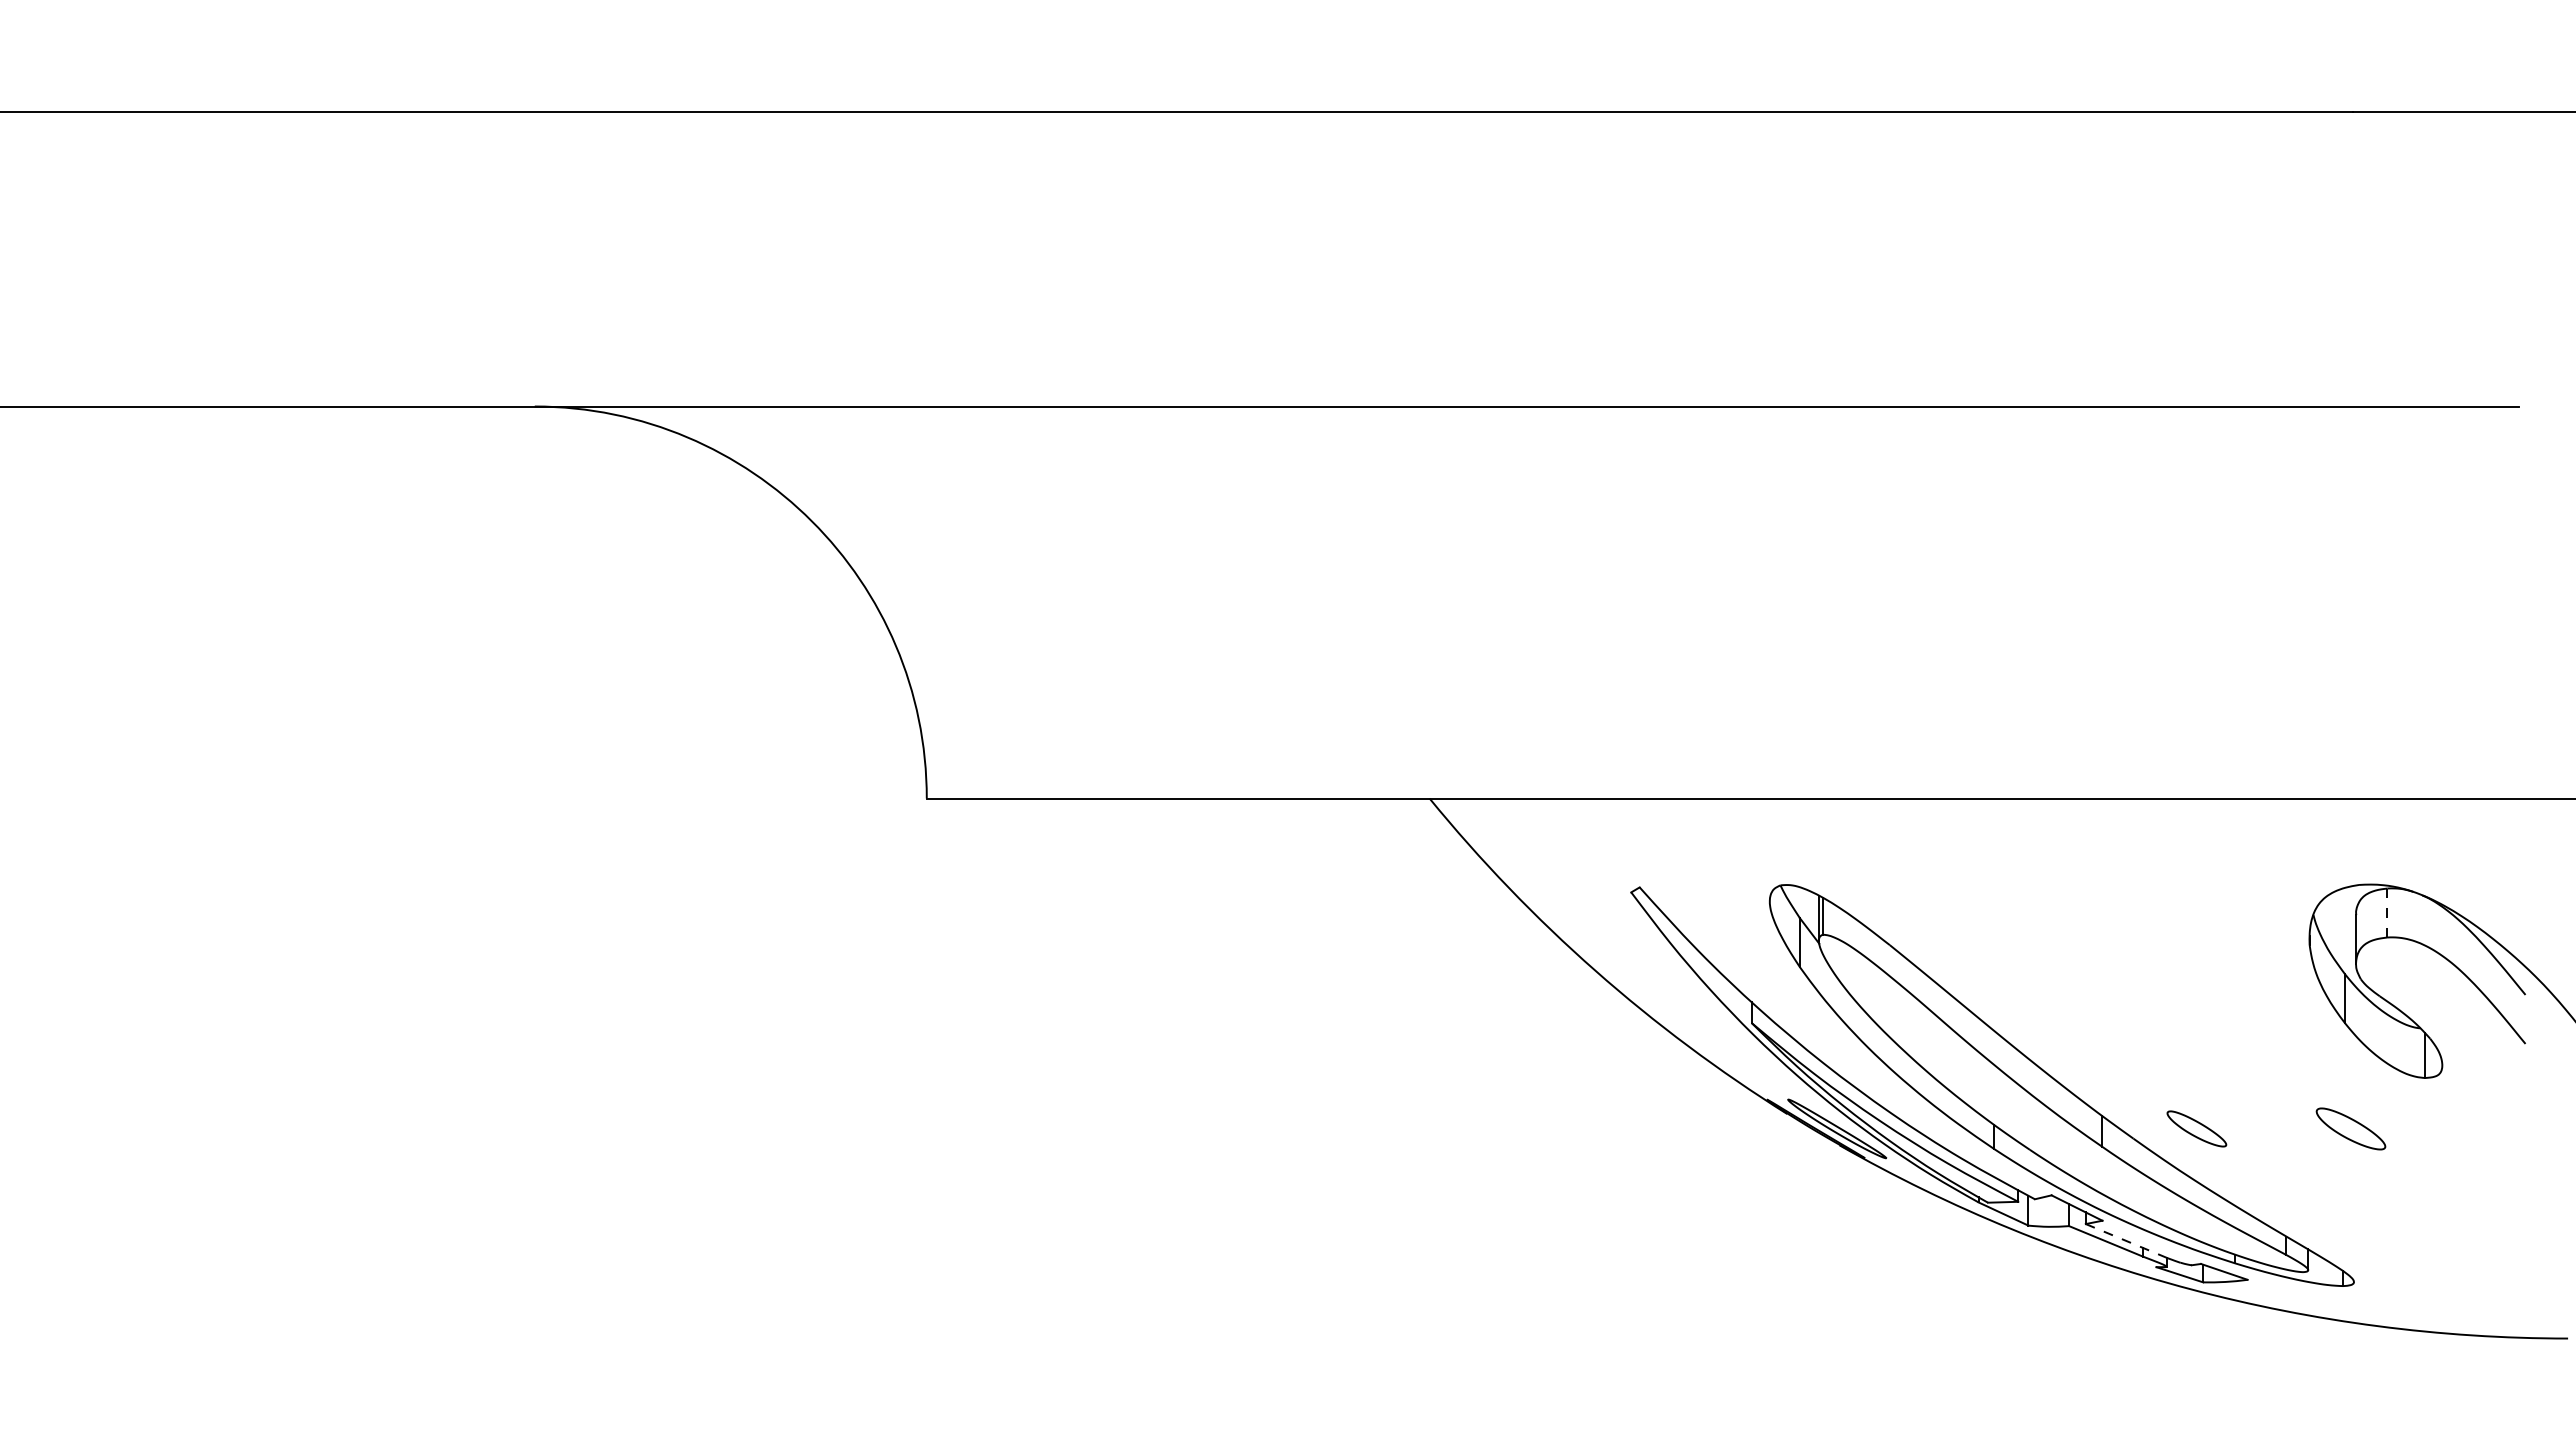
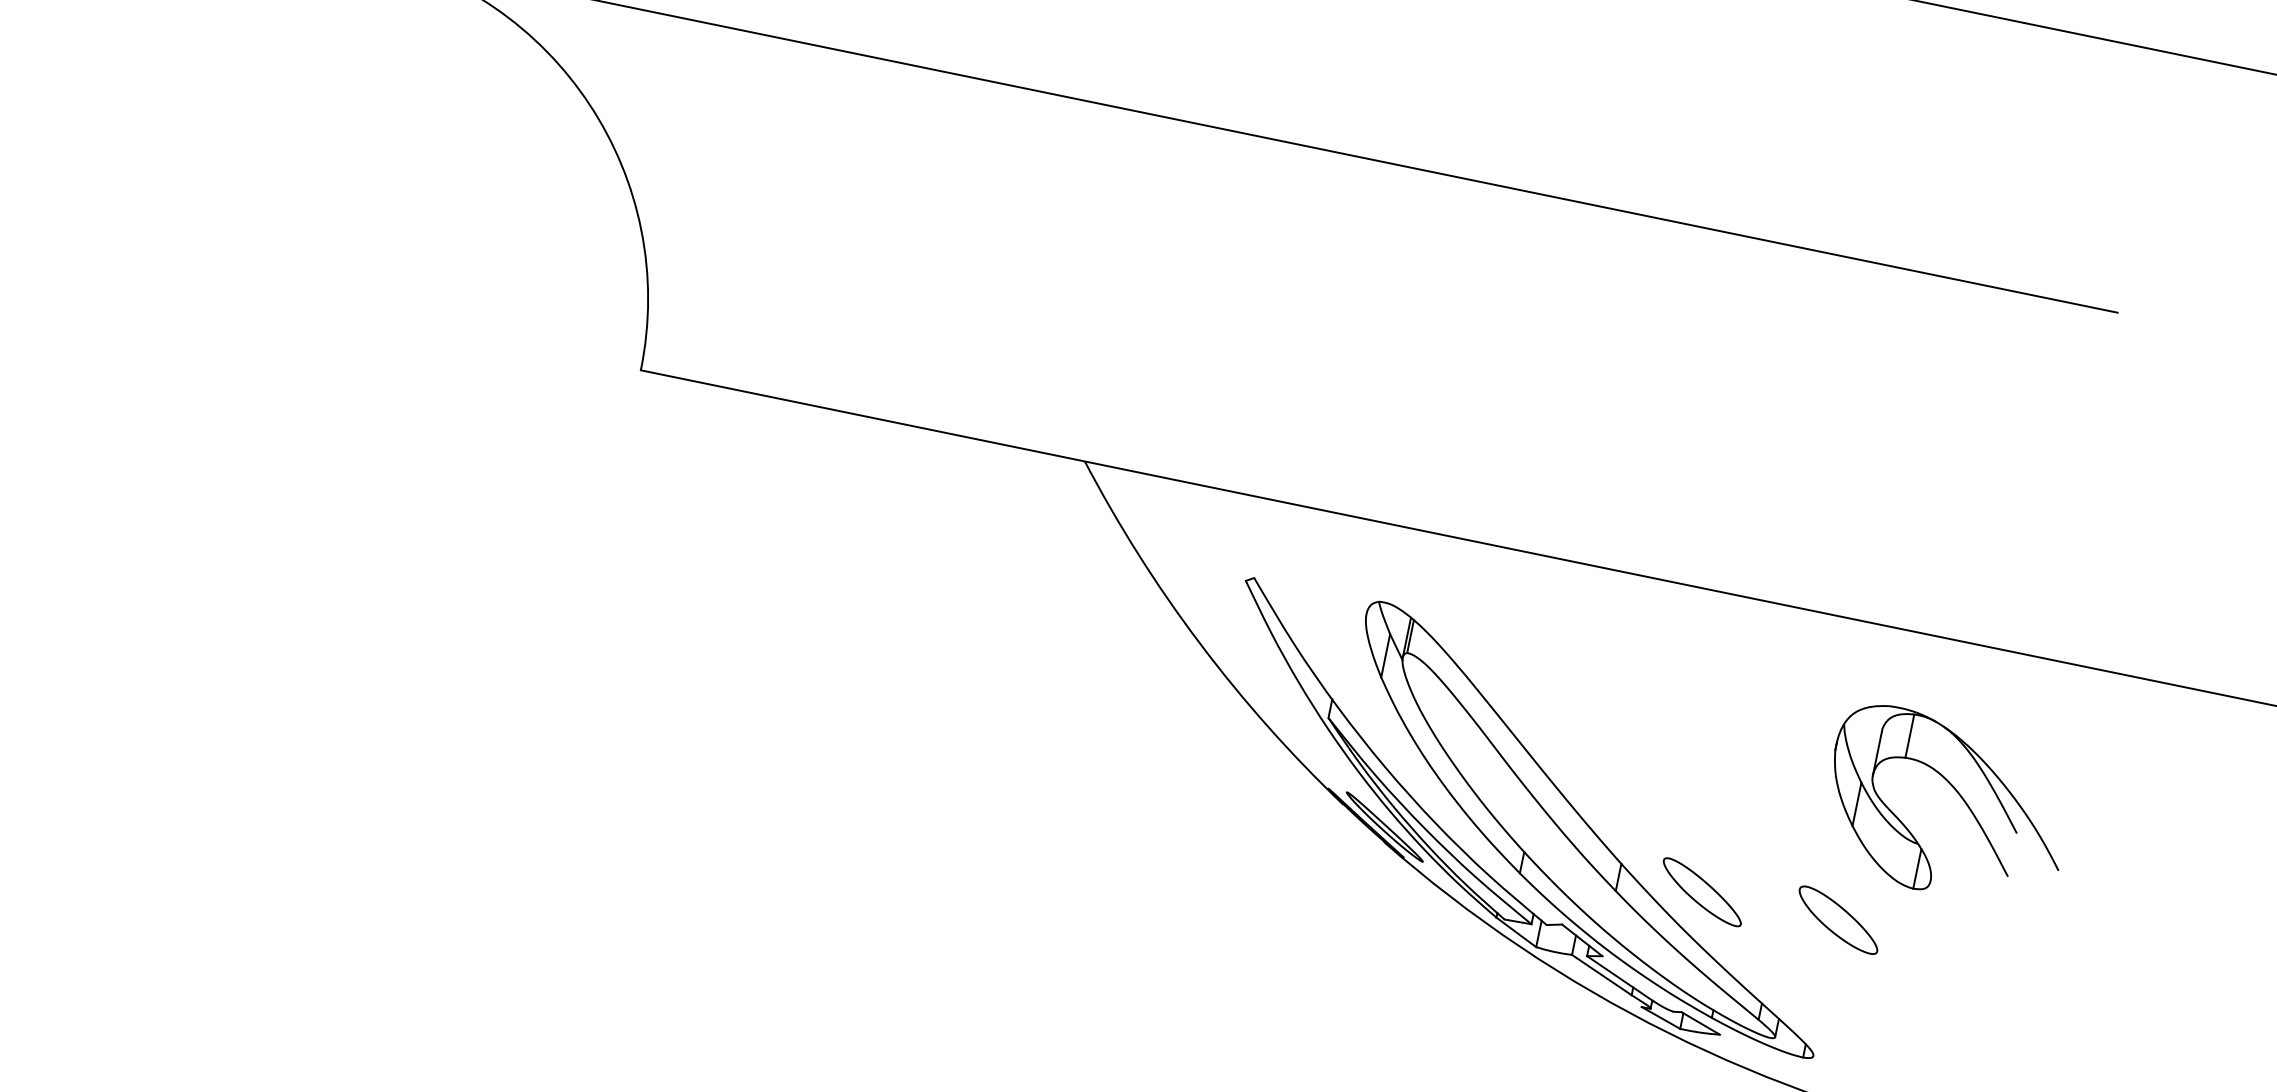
line: (2387, 913) -> (1909, 736), dashed -> solid
part: (2196, 1128) -> (1702, 891), size x1.67
part: (2350, 1128) -> (1838, 919), size x1.43
line: (2126, 1240) -> (1620, 978), dashed -> solid

